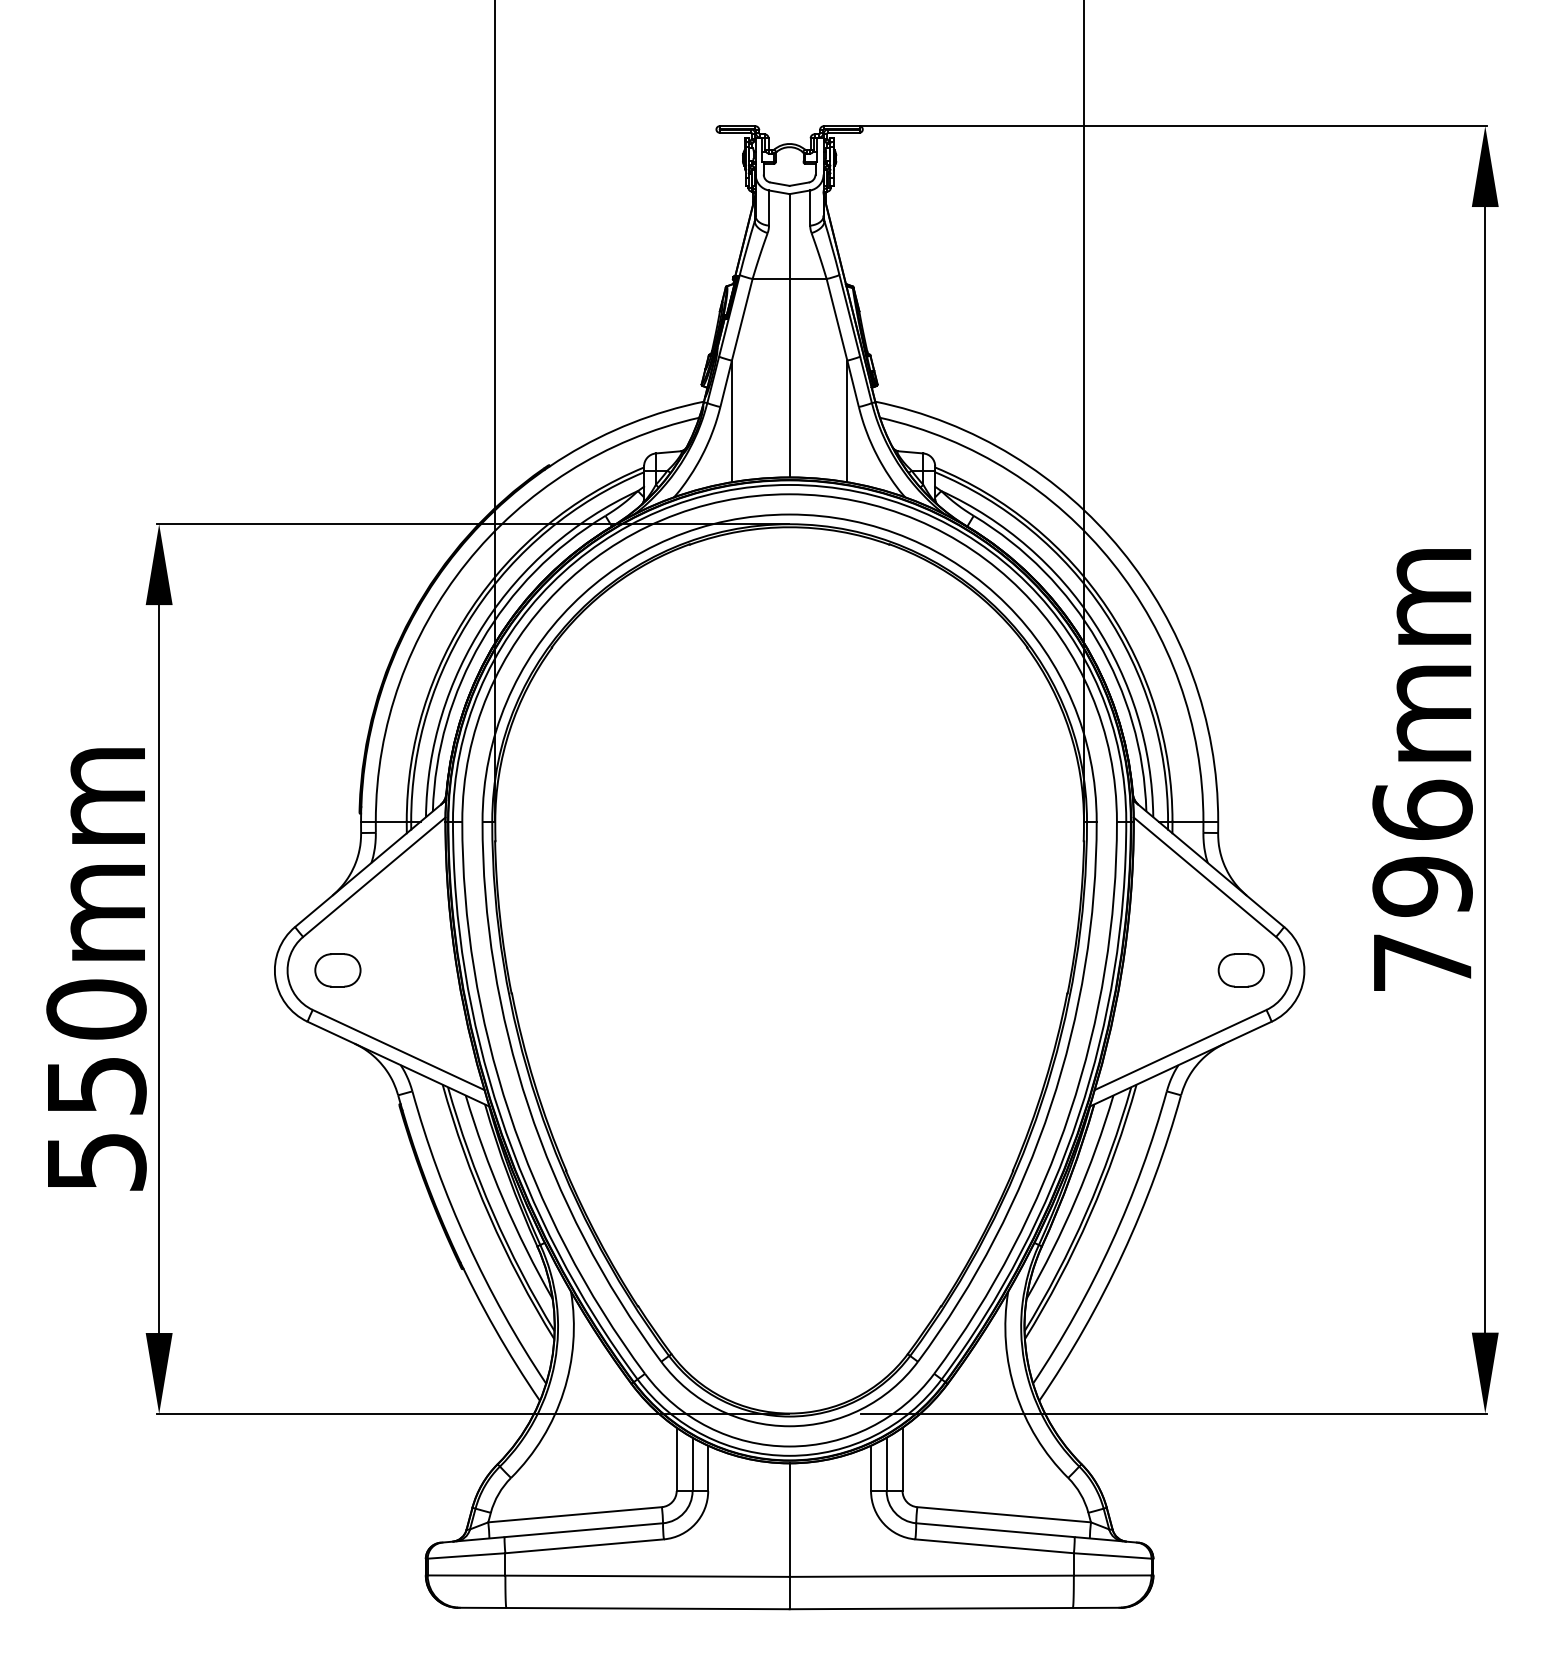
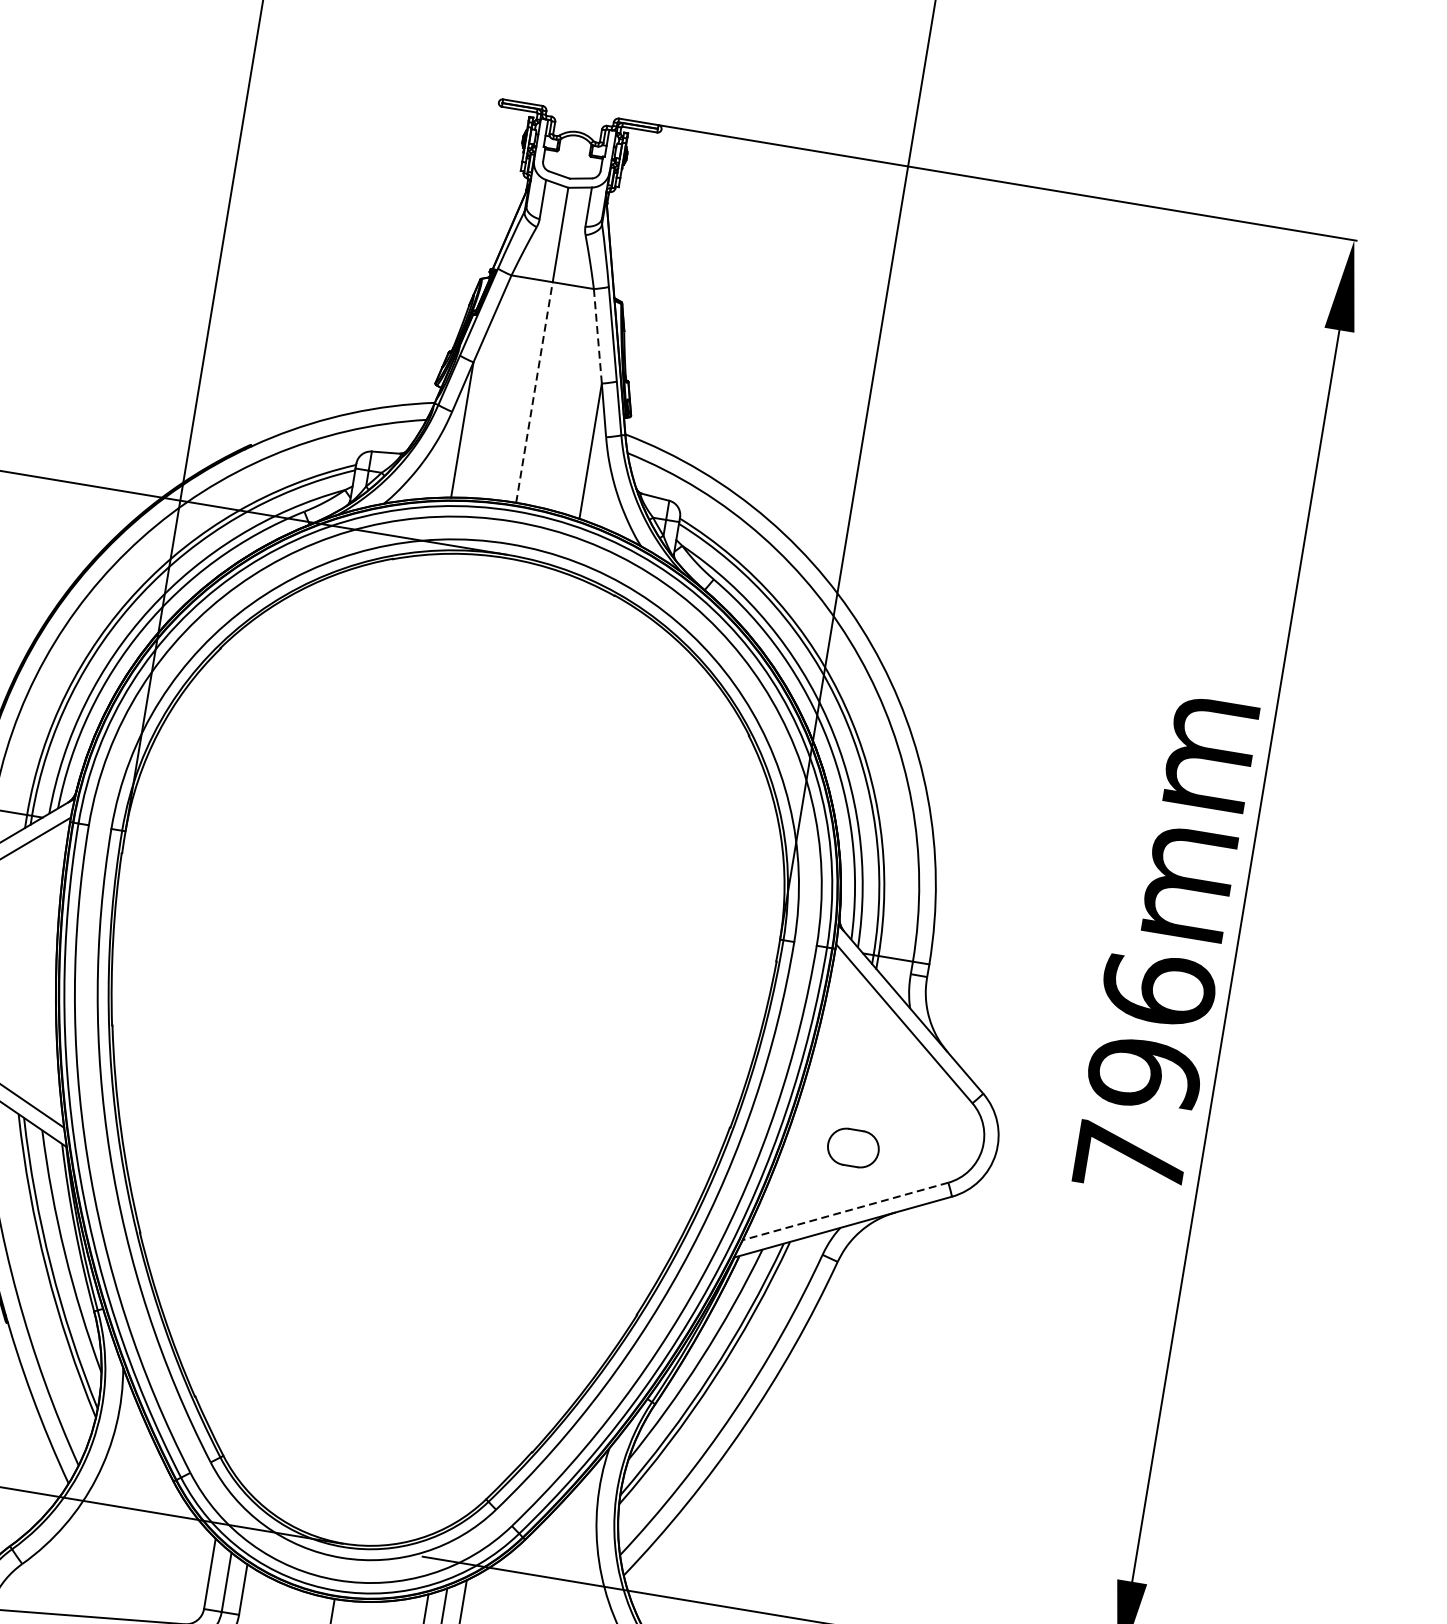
line: (837, 320) -> (598, 337), solid -> dashed
line: (789, 377) -> (534, 391), solid -> dashed
part: (1240, 970) -> (852, 1148), moved
line: (1180, 1050) -> (845, 1211), solid -> dashed

